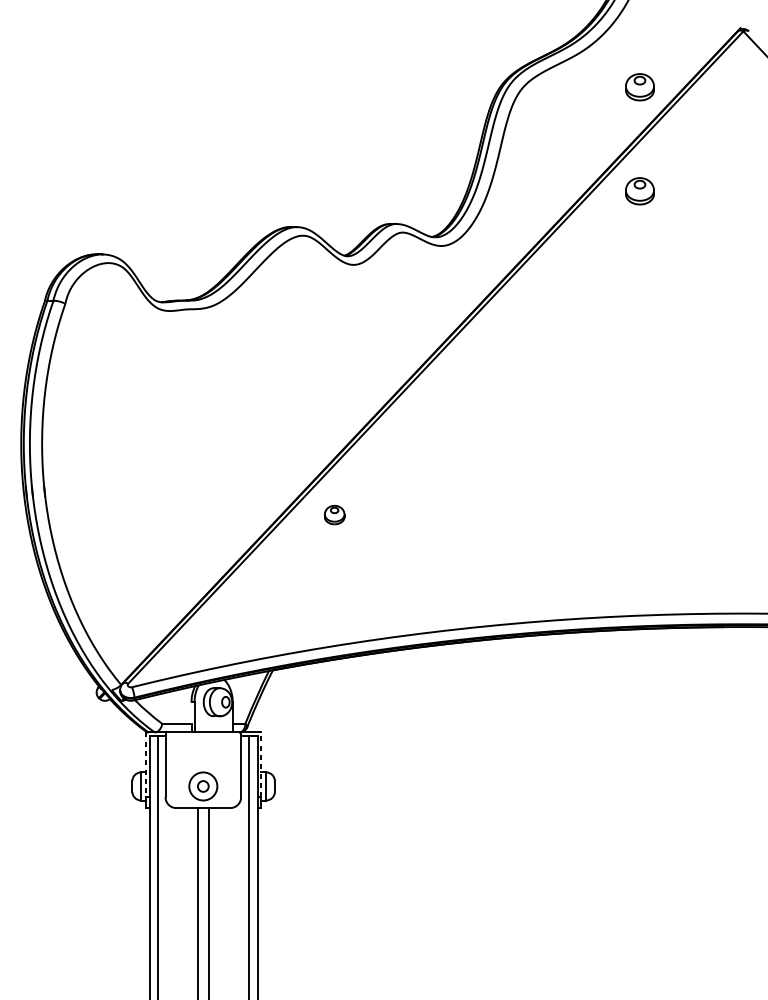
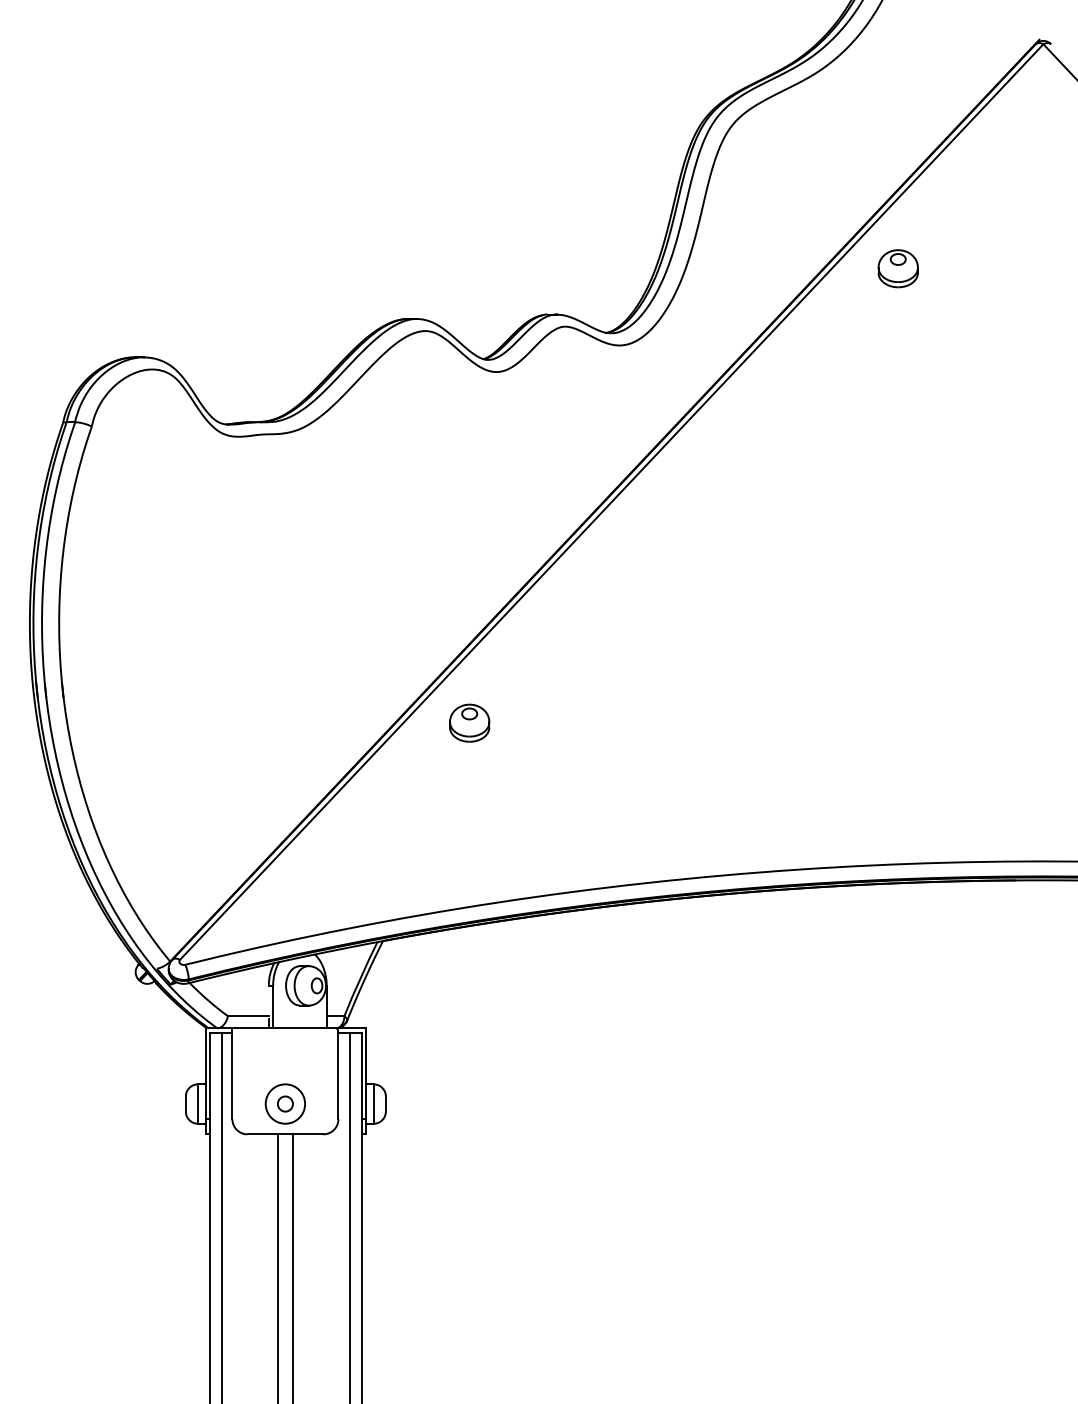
part: (639, 87) -> (897, 122), removed
part: (334, 514) -> (469, 722), size x1.43
line: (261, 764) -> (366, 1073), dashed -> solid
line: (146, 765) -> (205, 1074), dashed -> solid

